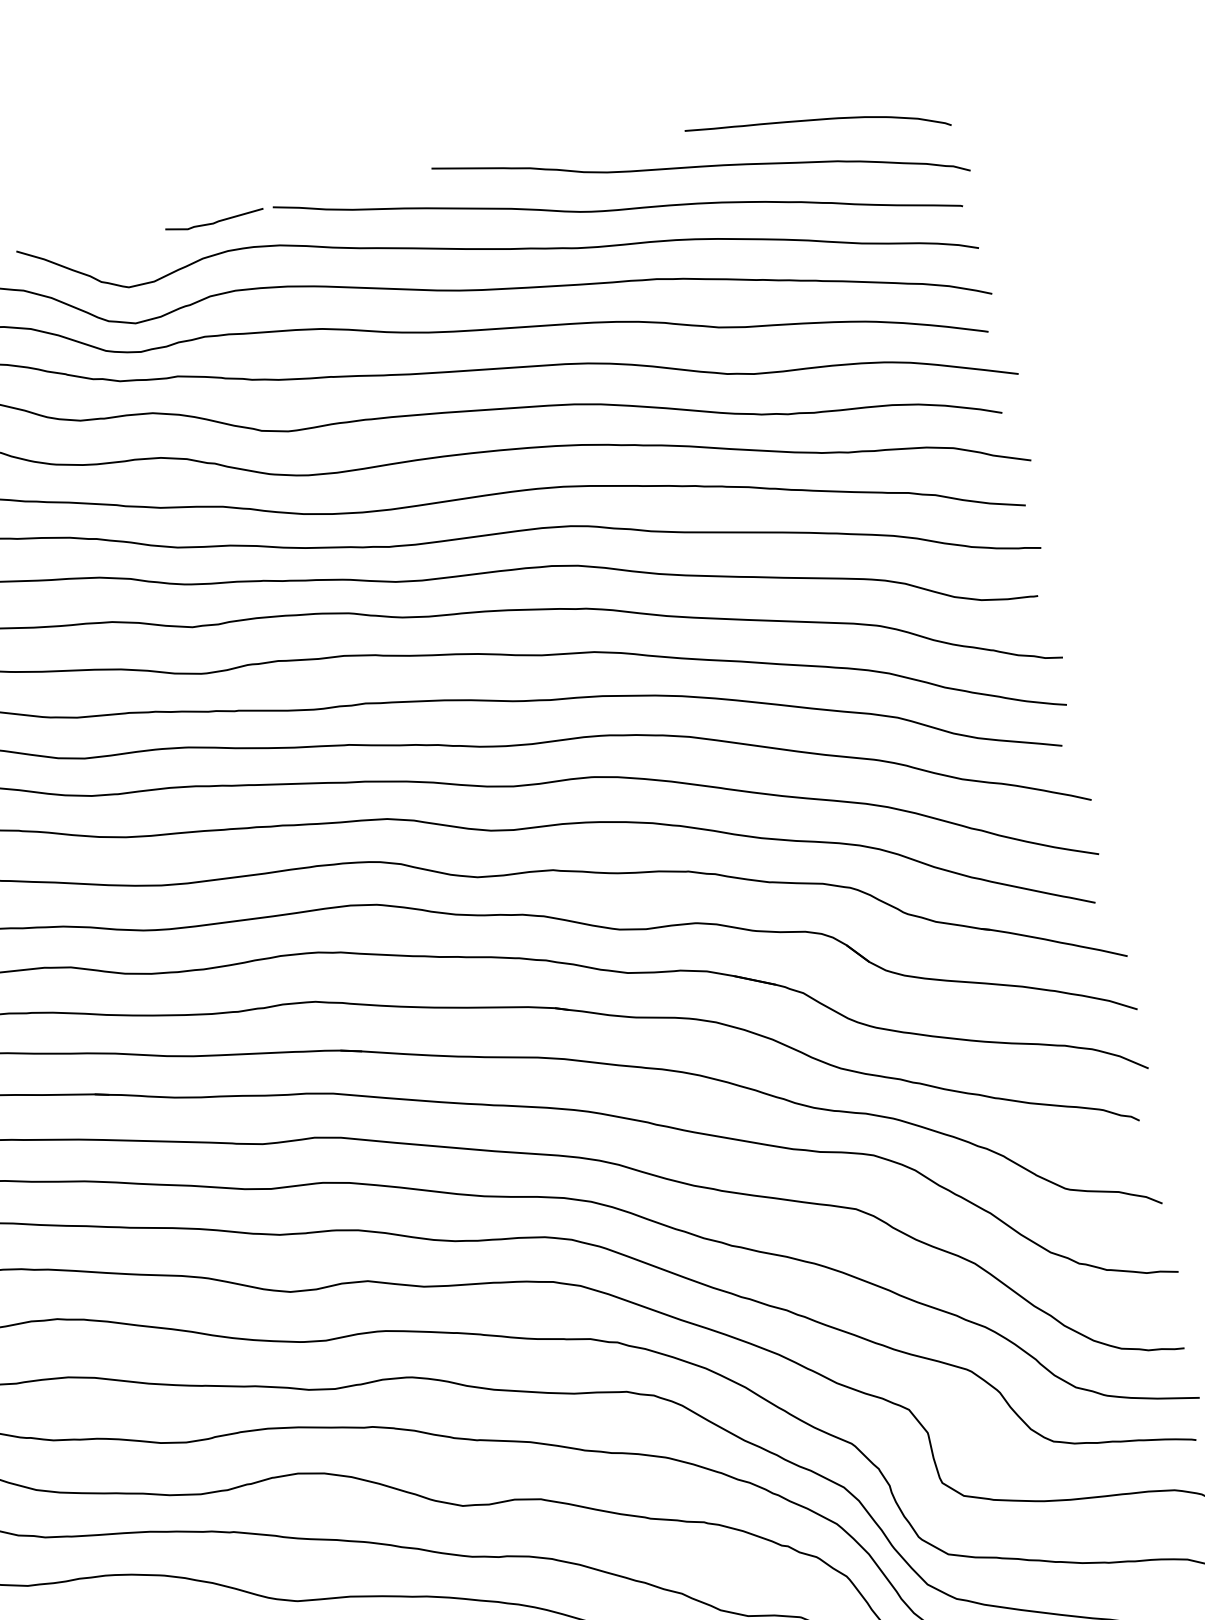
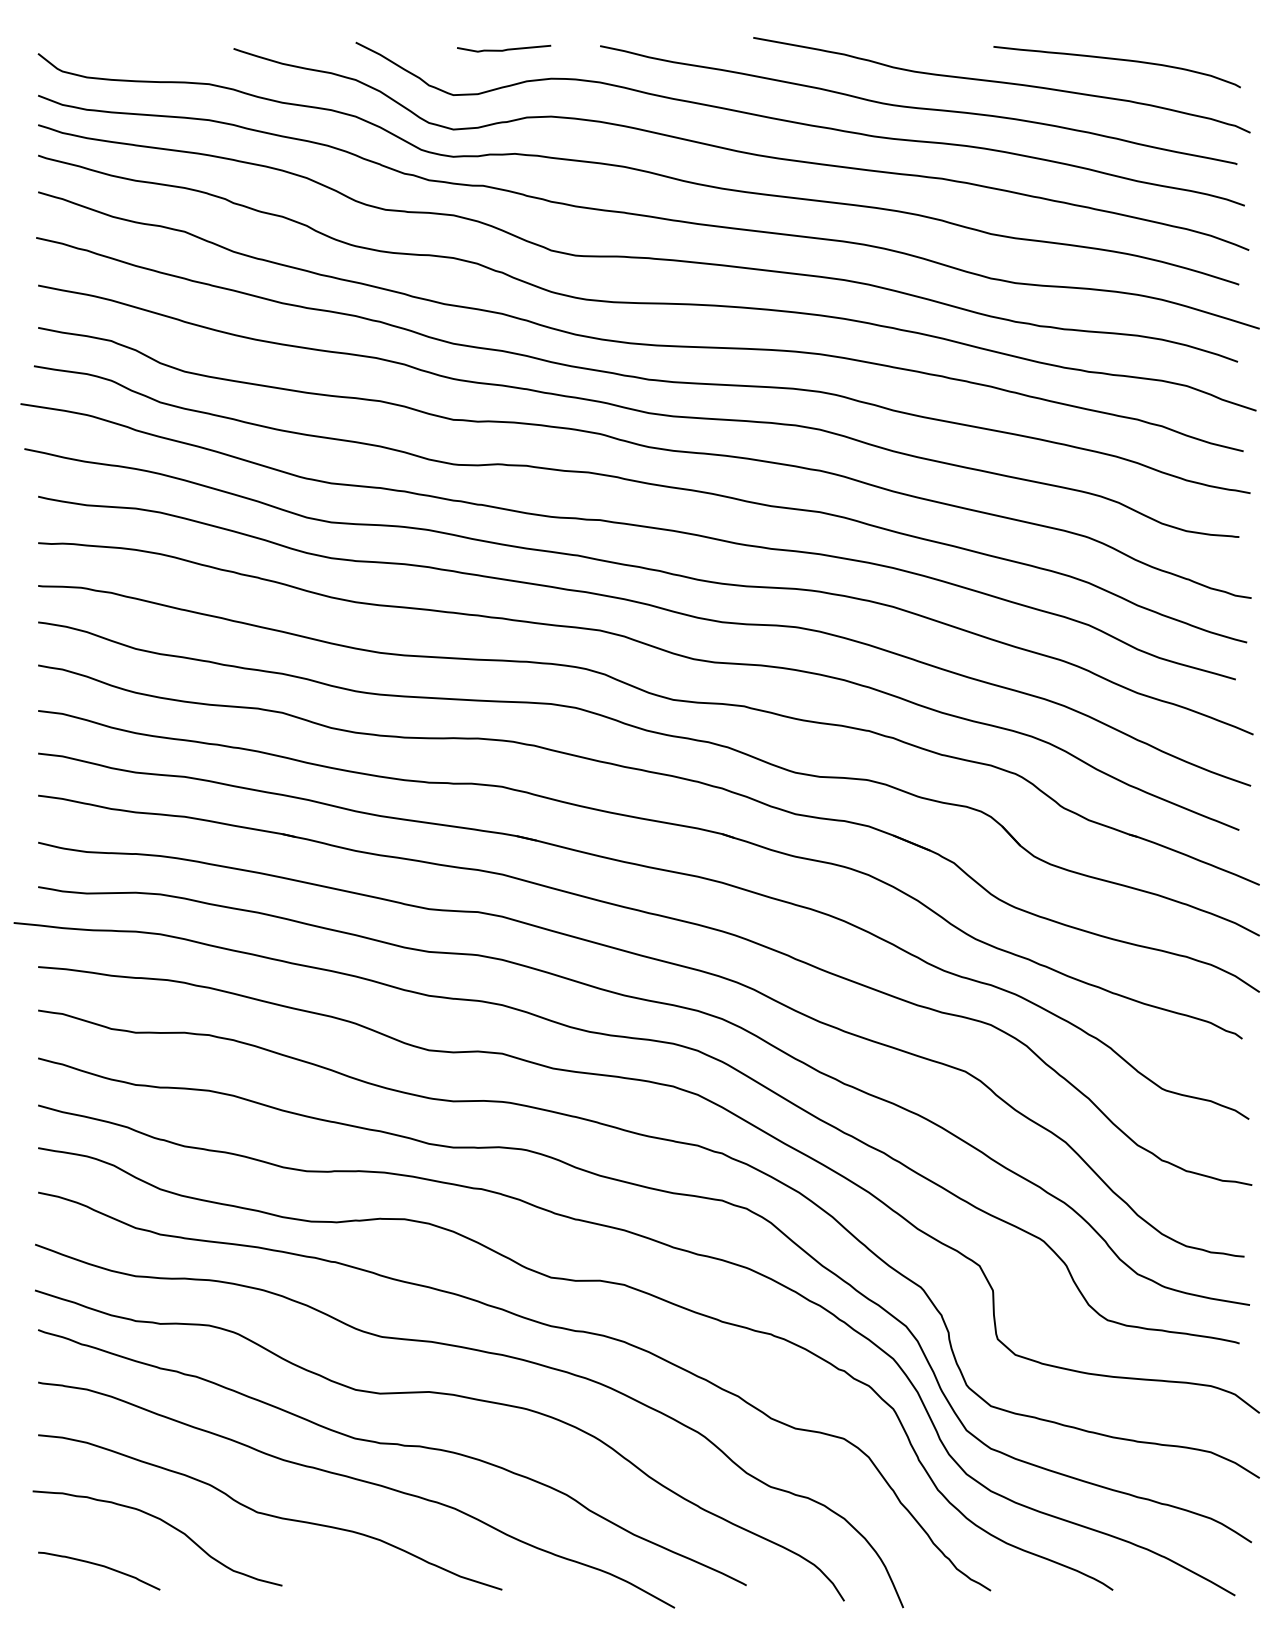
curve: (215, 221) -> (504, 49), moved

